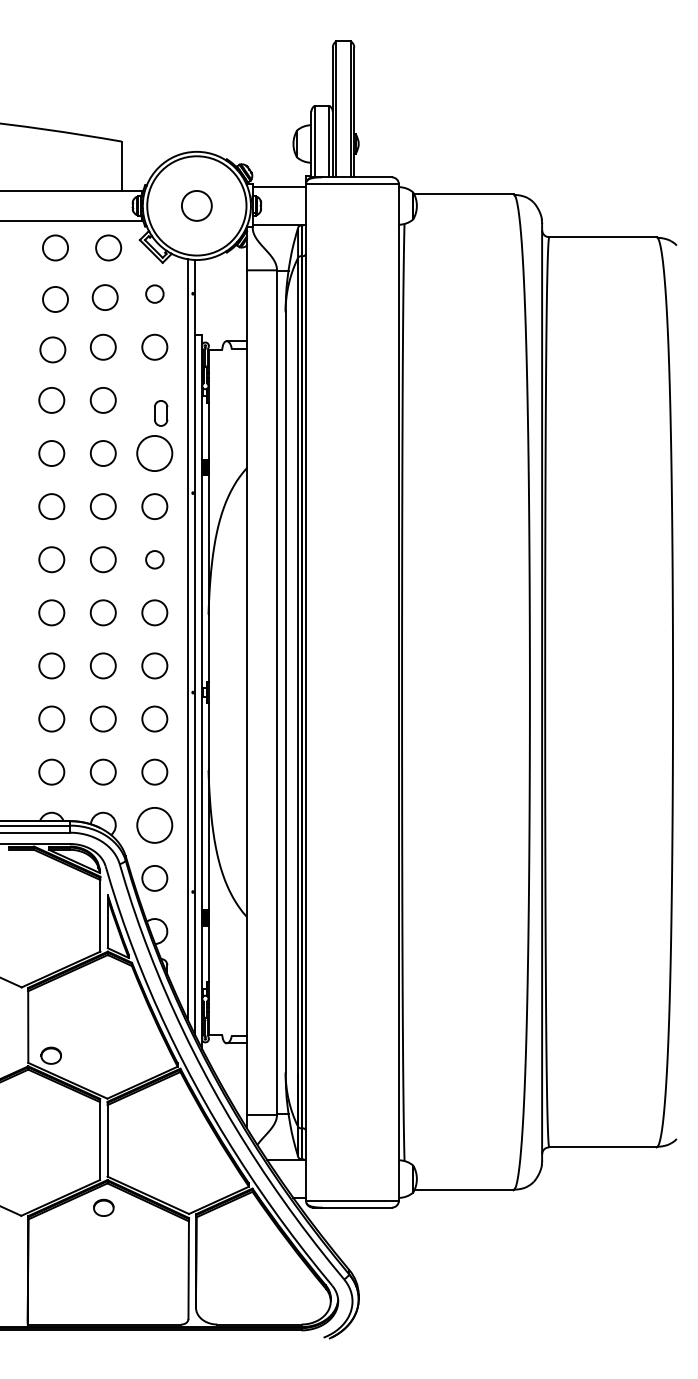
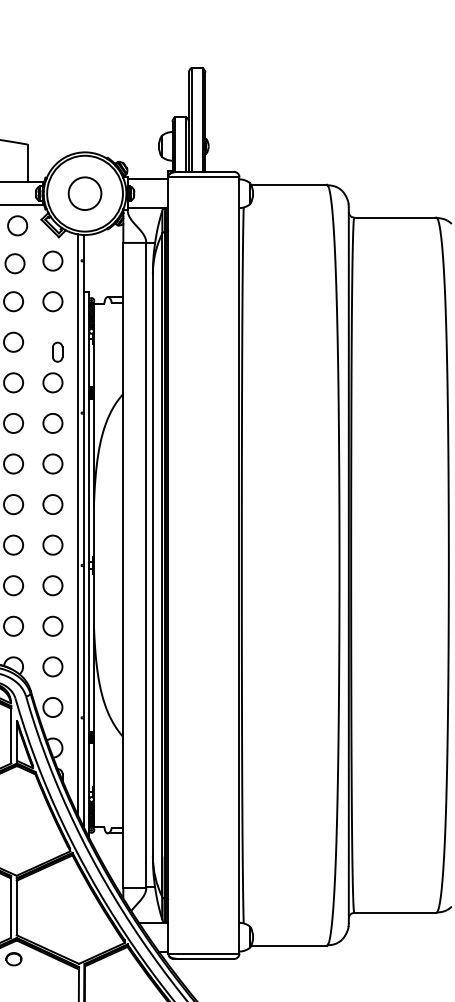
circle: (196, 205) -> (84, 193), size x1.43
circle: (154, 293) -> (52, 260), size x1.43
circle: (154, 453) -> (52, 382), size x0.71
circle: (154, 559) -> (52, 463), size x1.43
circle: (154, 824) -> (52, 666), size x0.71

